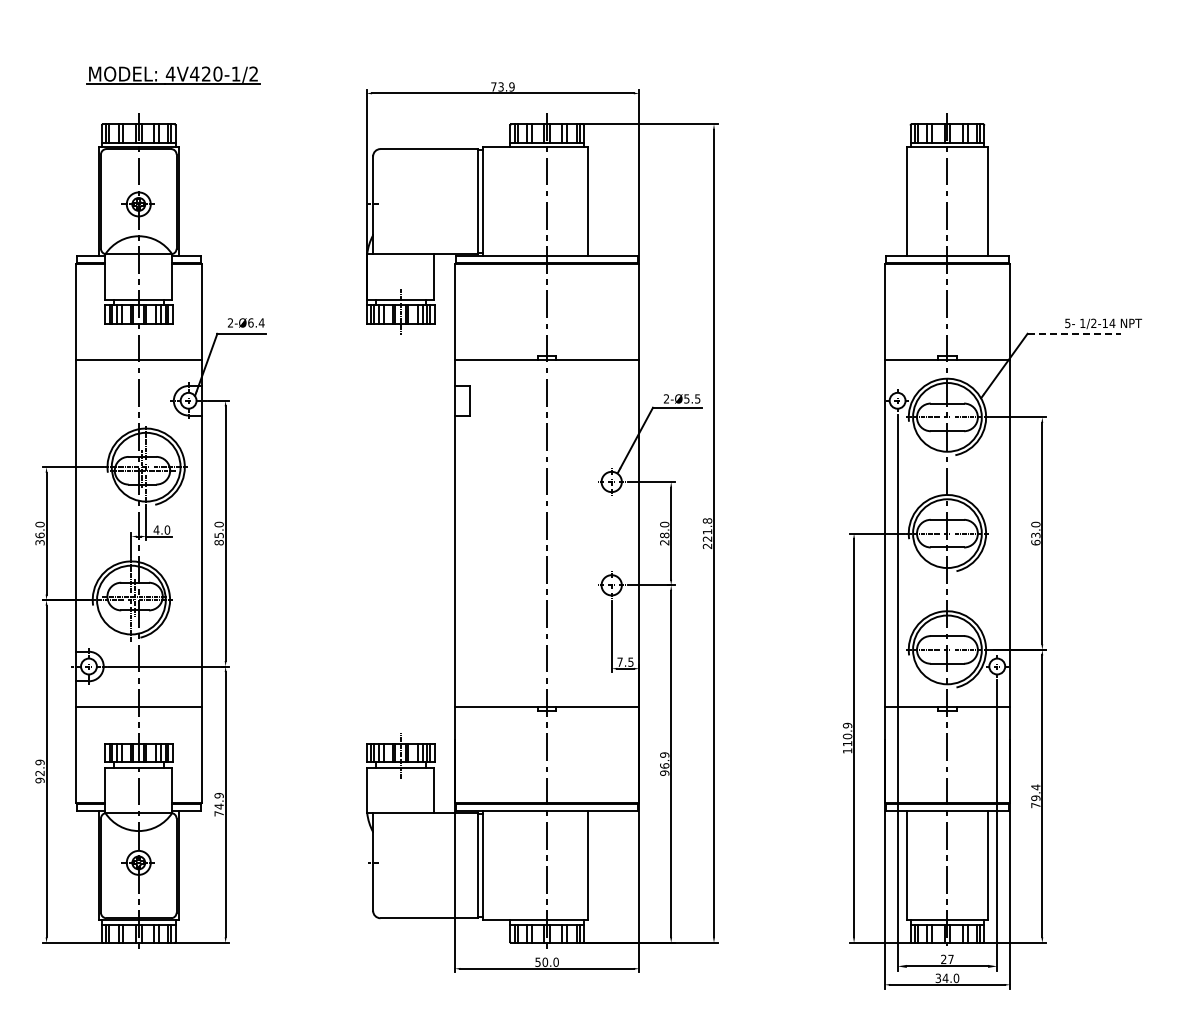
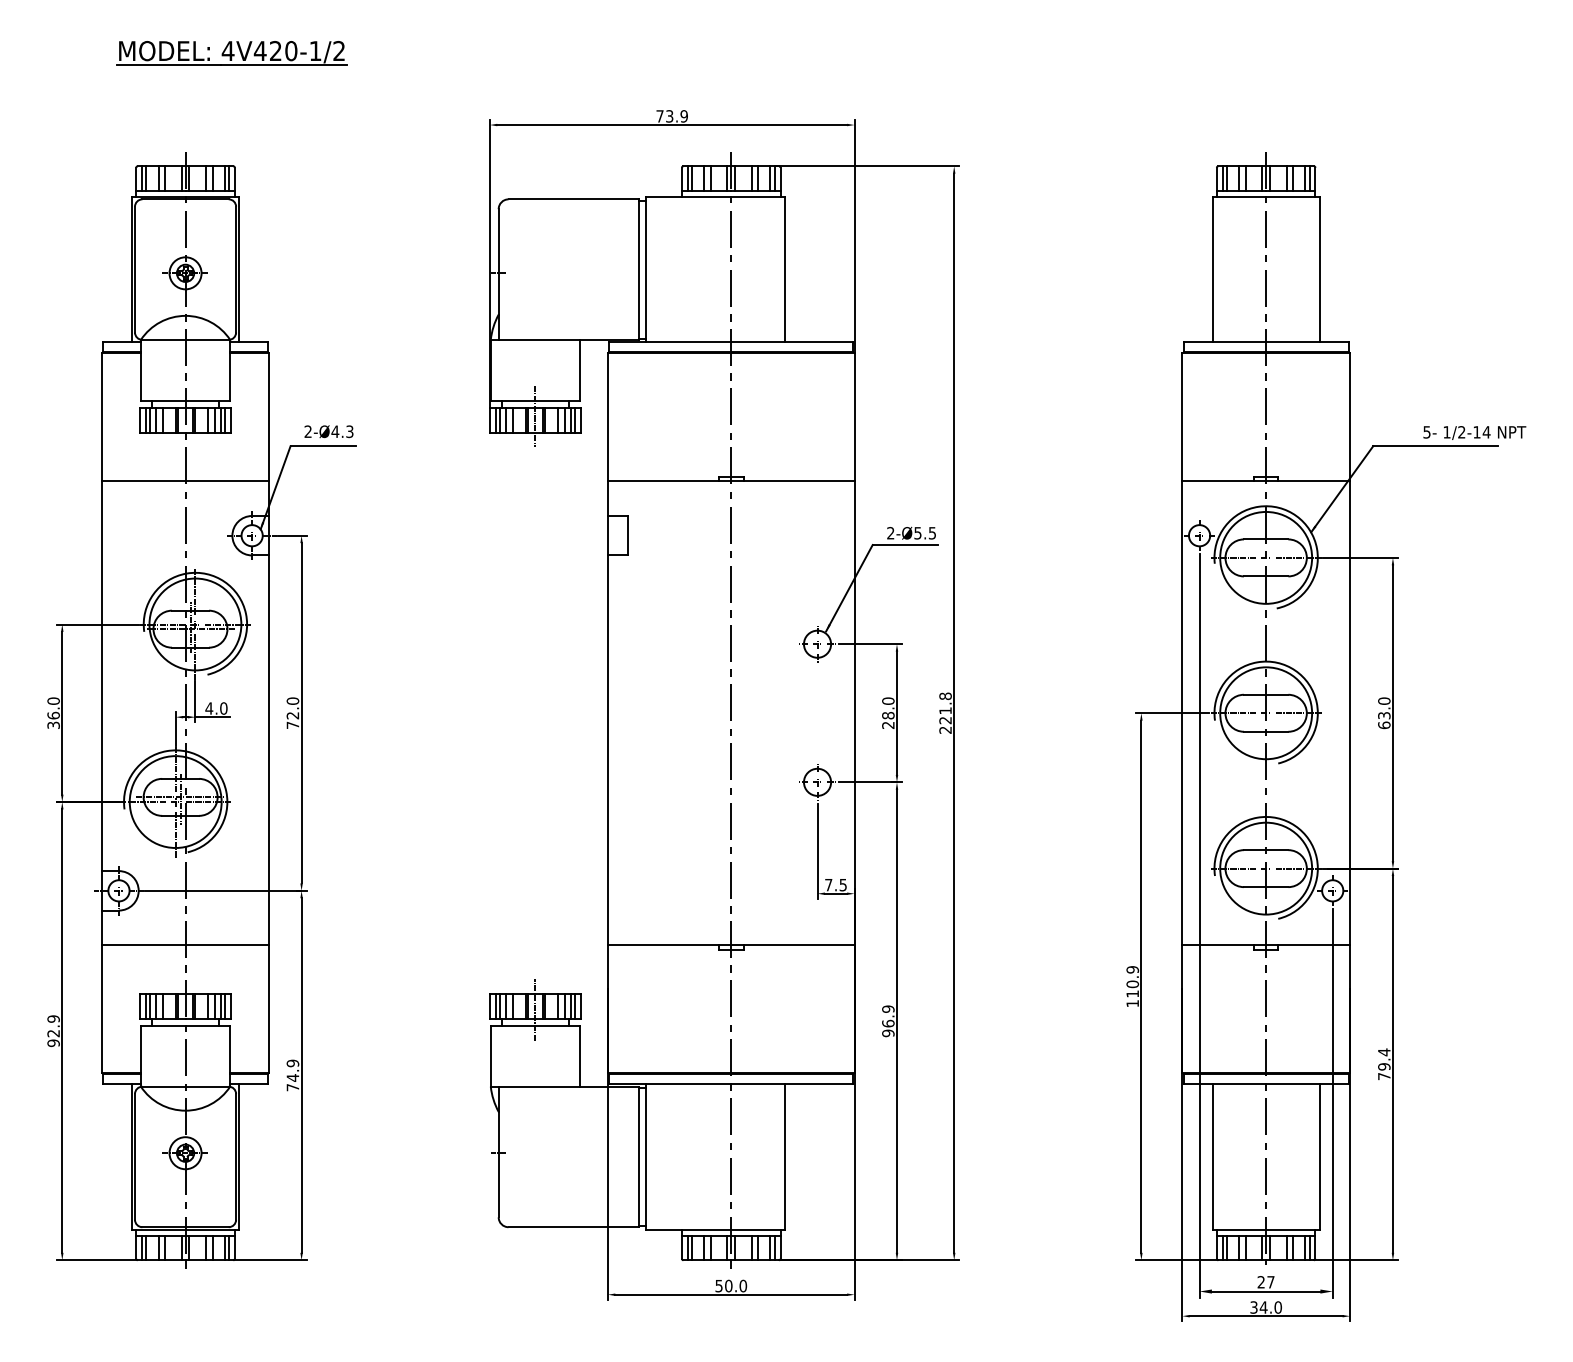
part: (173, 75) -> (231, 52), moved
text: (255, 322) -> (341, 431), 2-Ø6.4 -> 2-Ø4.3
line: (1074, 333) -> (1435, 445), dashed -> solid
text: (218, 538) -> (292, 719), 85.0 -> 72.0

